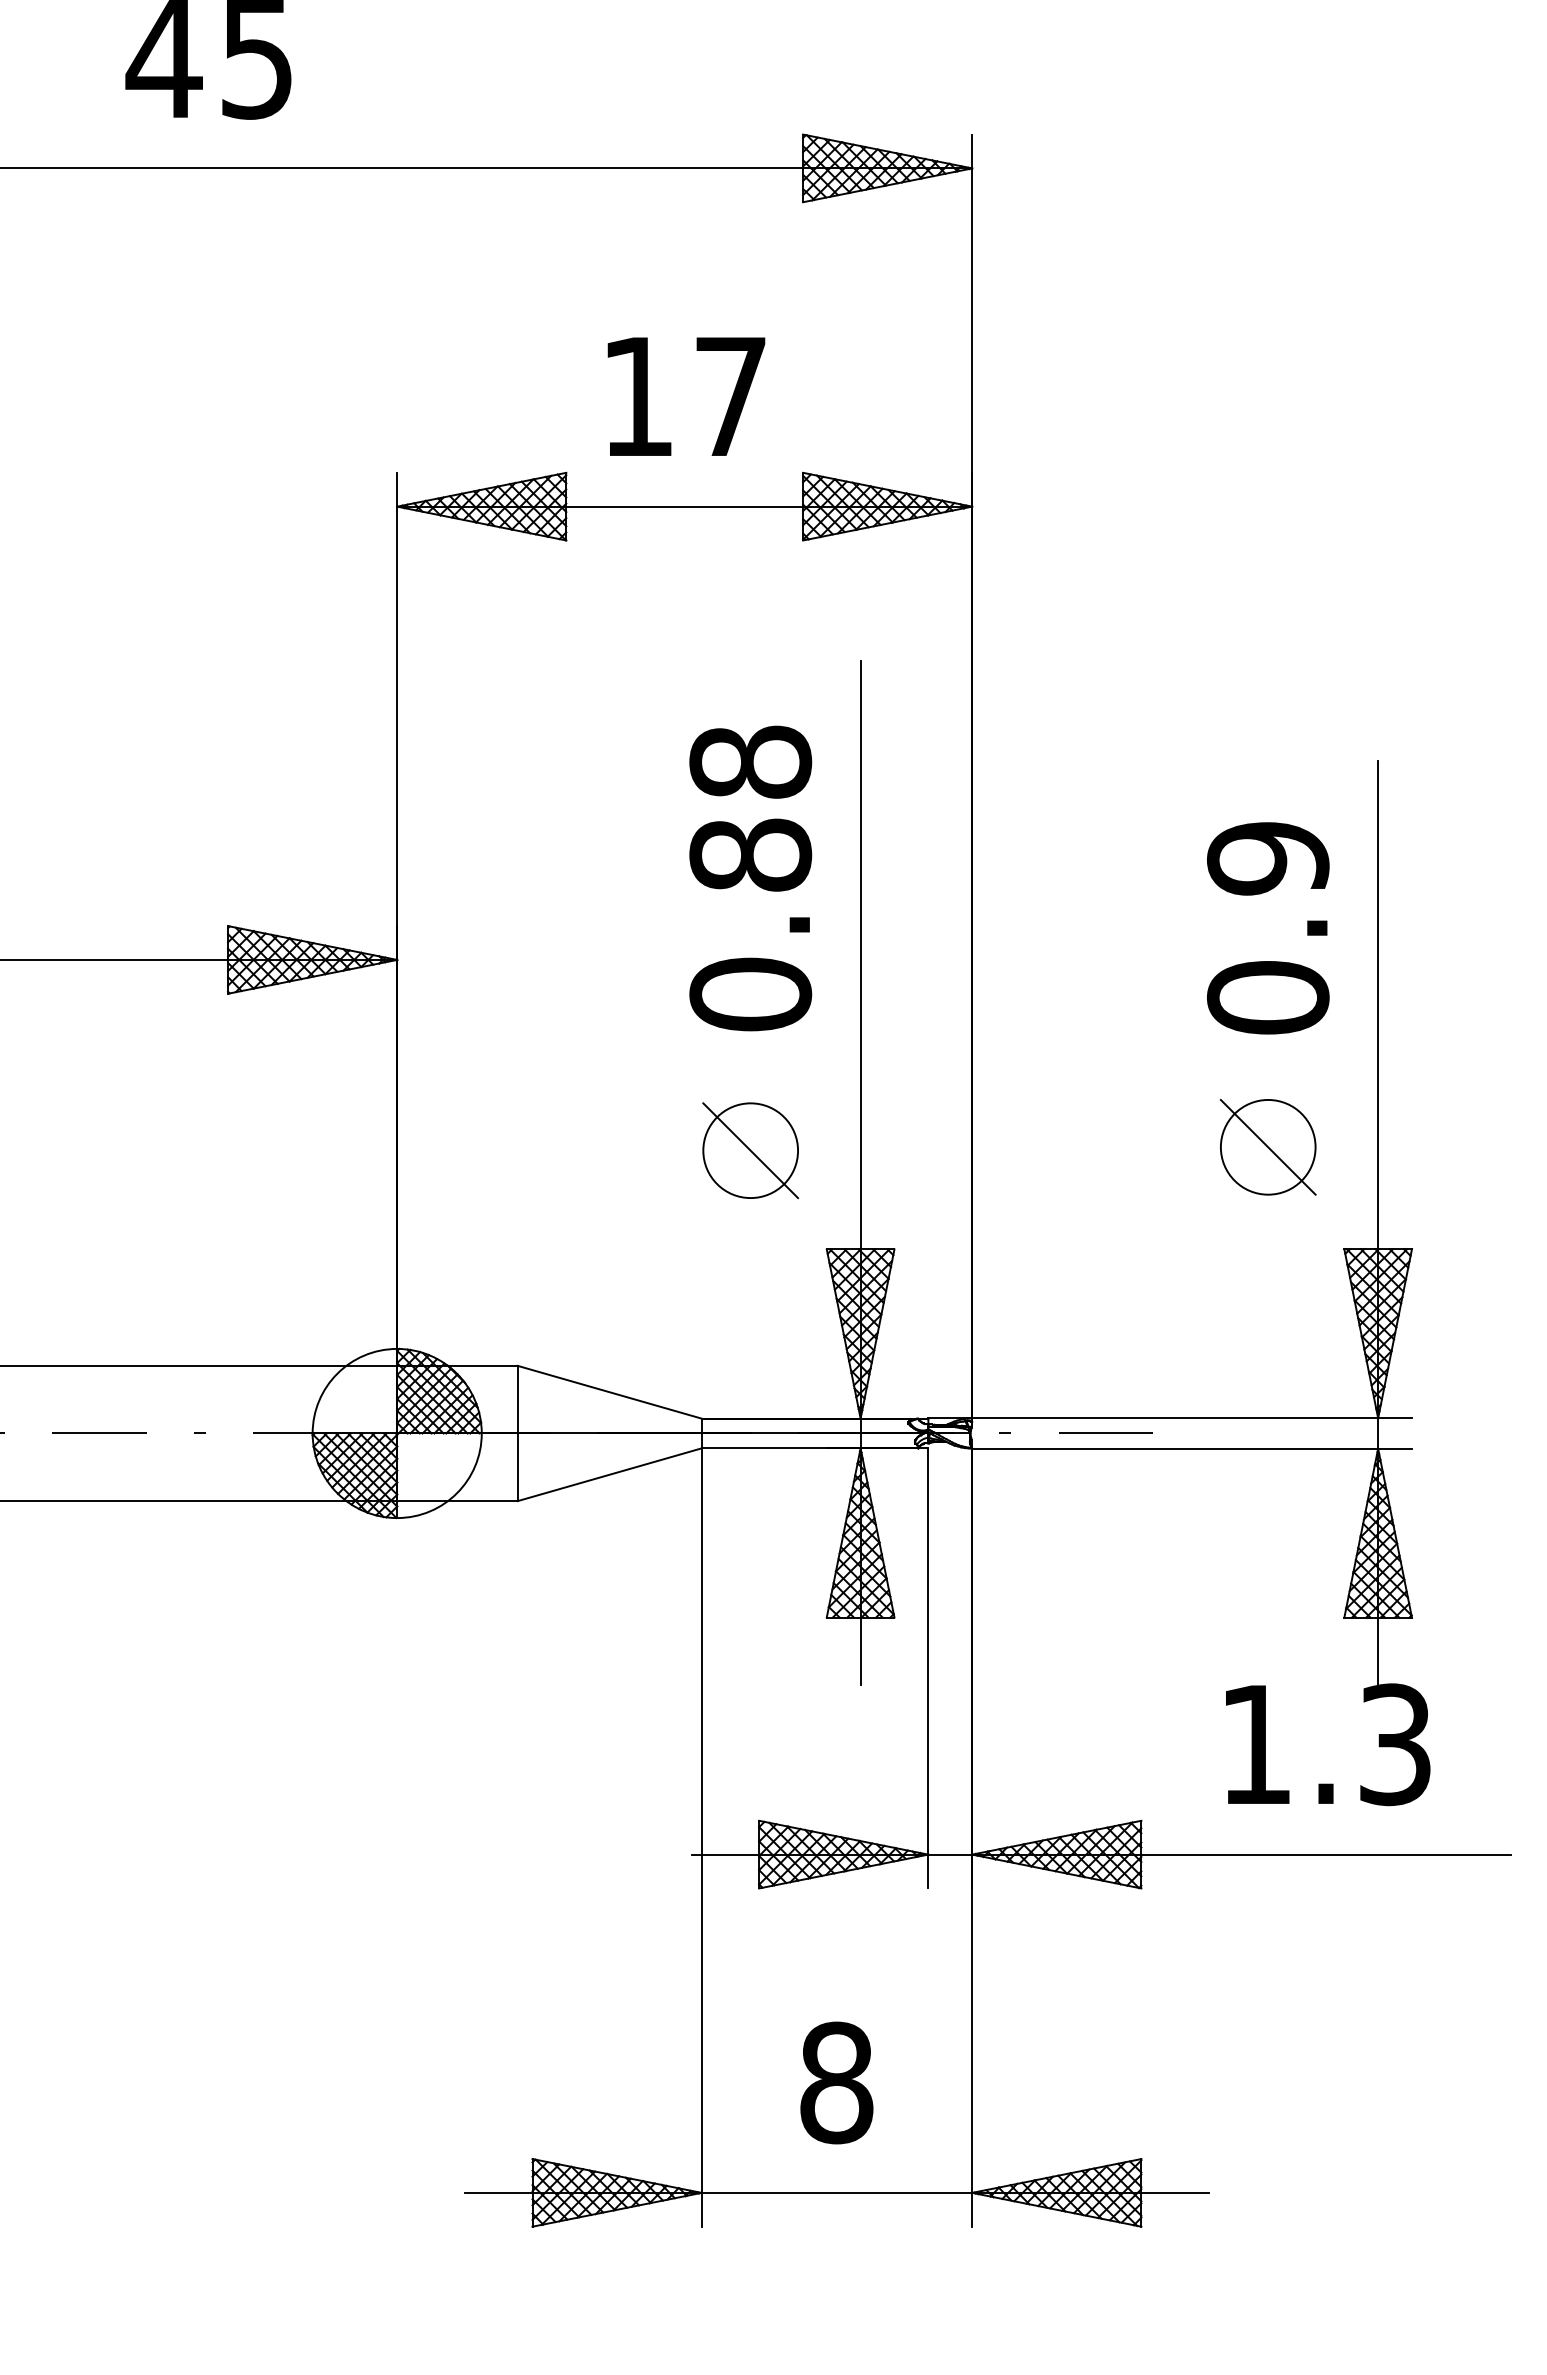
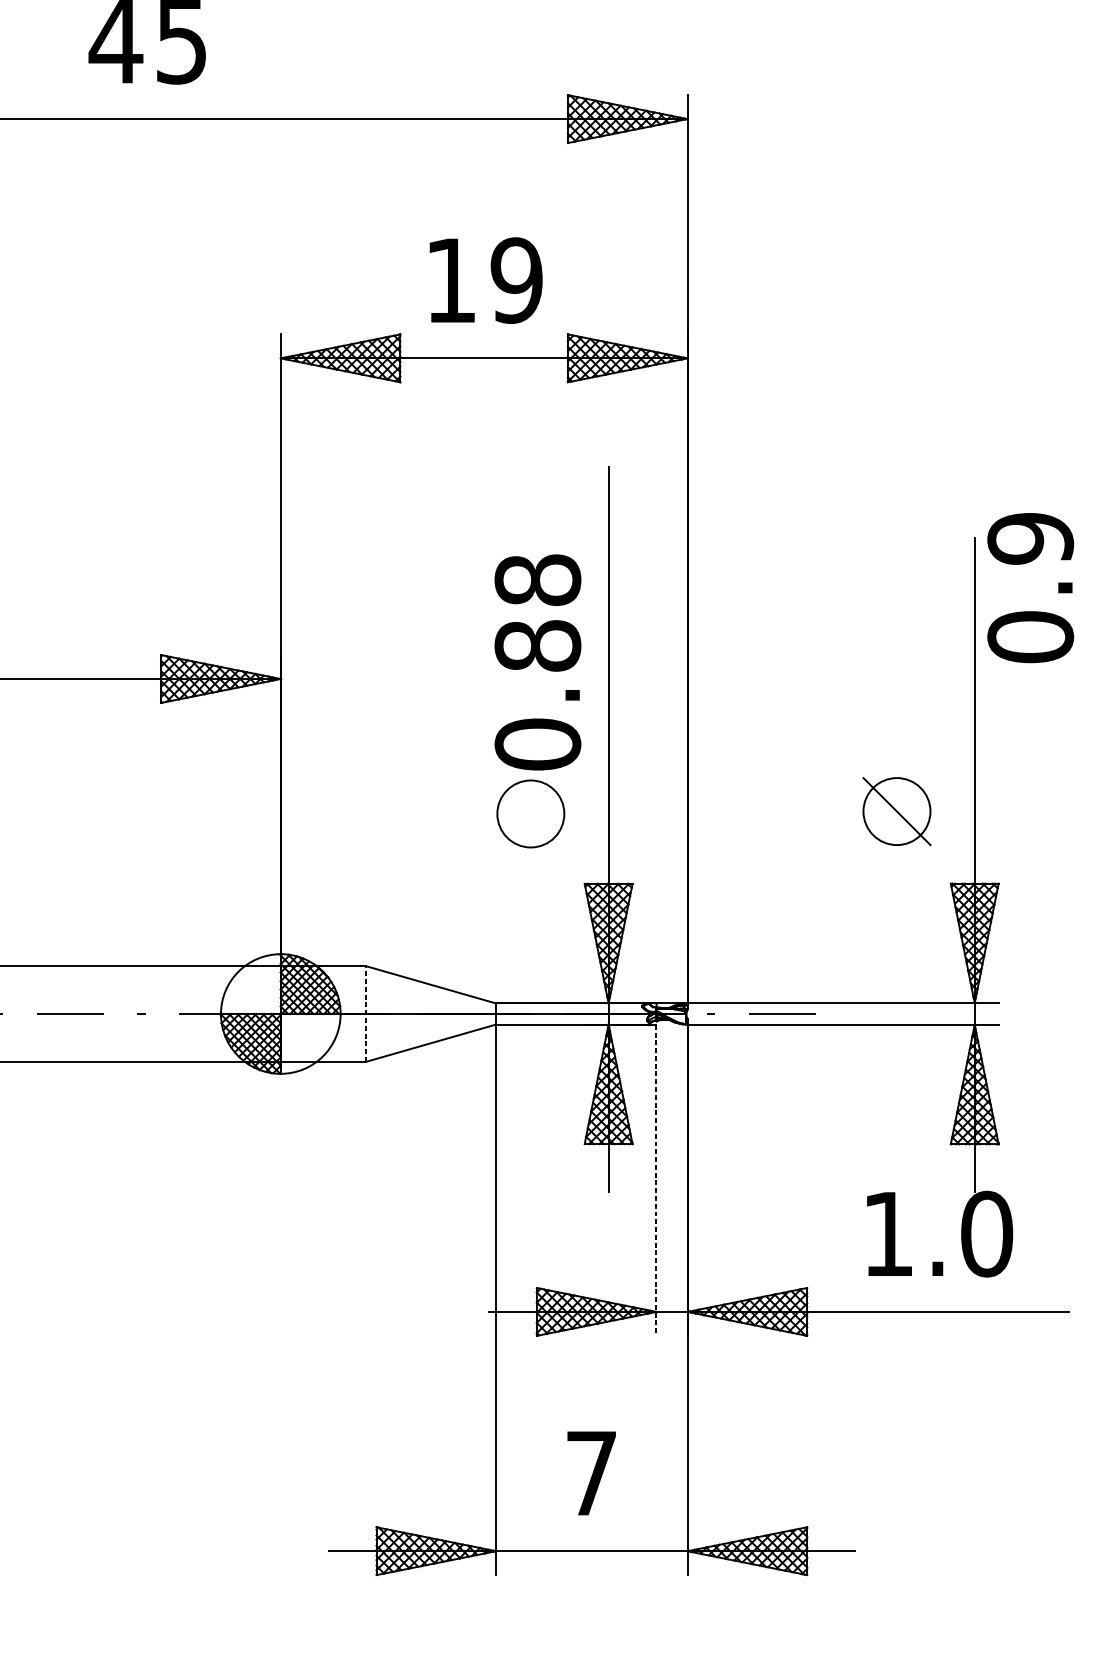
text: (730, 396) -> (516, 280), 17 -> 19
text: (750, 878) -> (537, 662), moved
text: (1268, 928) -> (1030, 588), moved
line: (750, 1150) -> (530, 813), removed
line: (517, 1433) -> (365, 1014), solid -> dashed
line: (928, 1668) -> (656, 1180), solid -> dashed
text: (1395, 1744) -> (987, 1234), 1.3 -> 1.0
text: (836, 2082) -> (591, 1473), 8 -> 7

